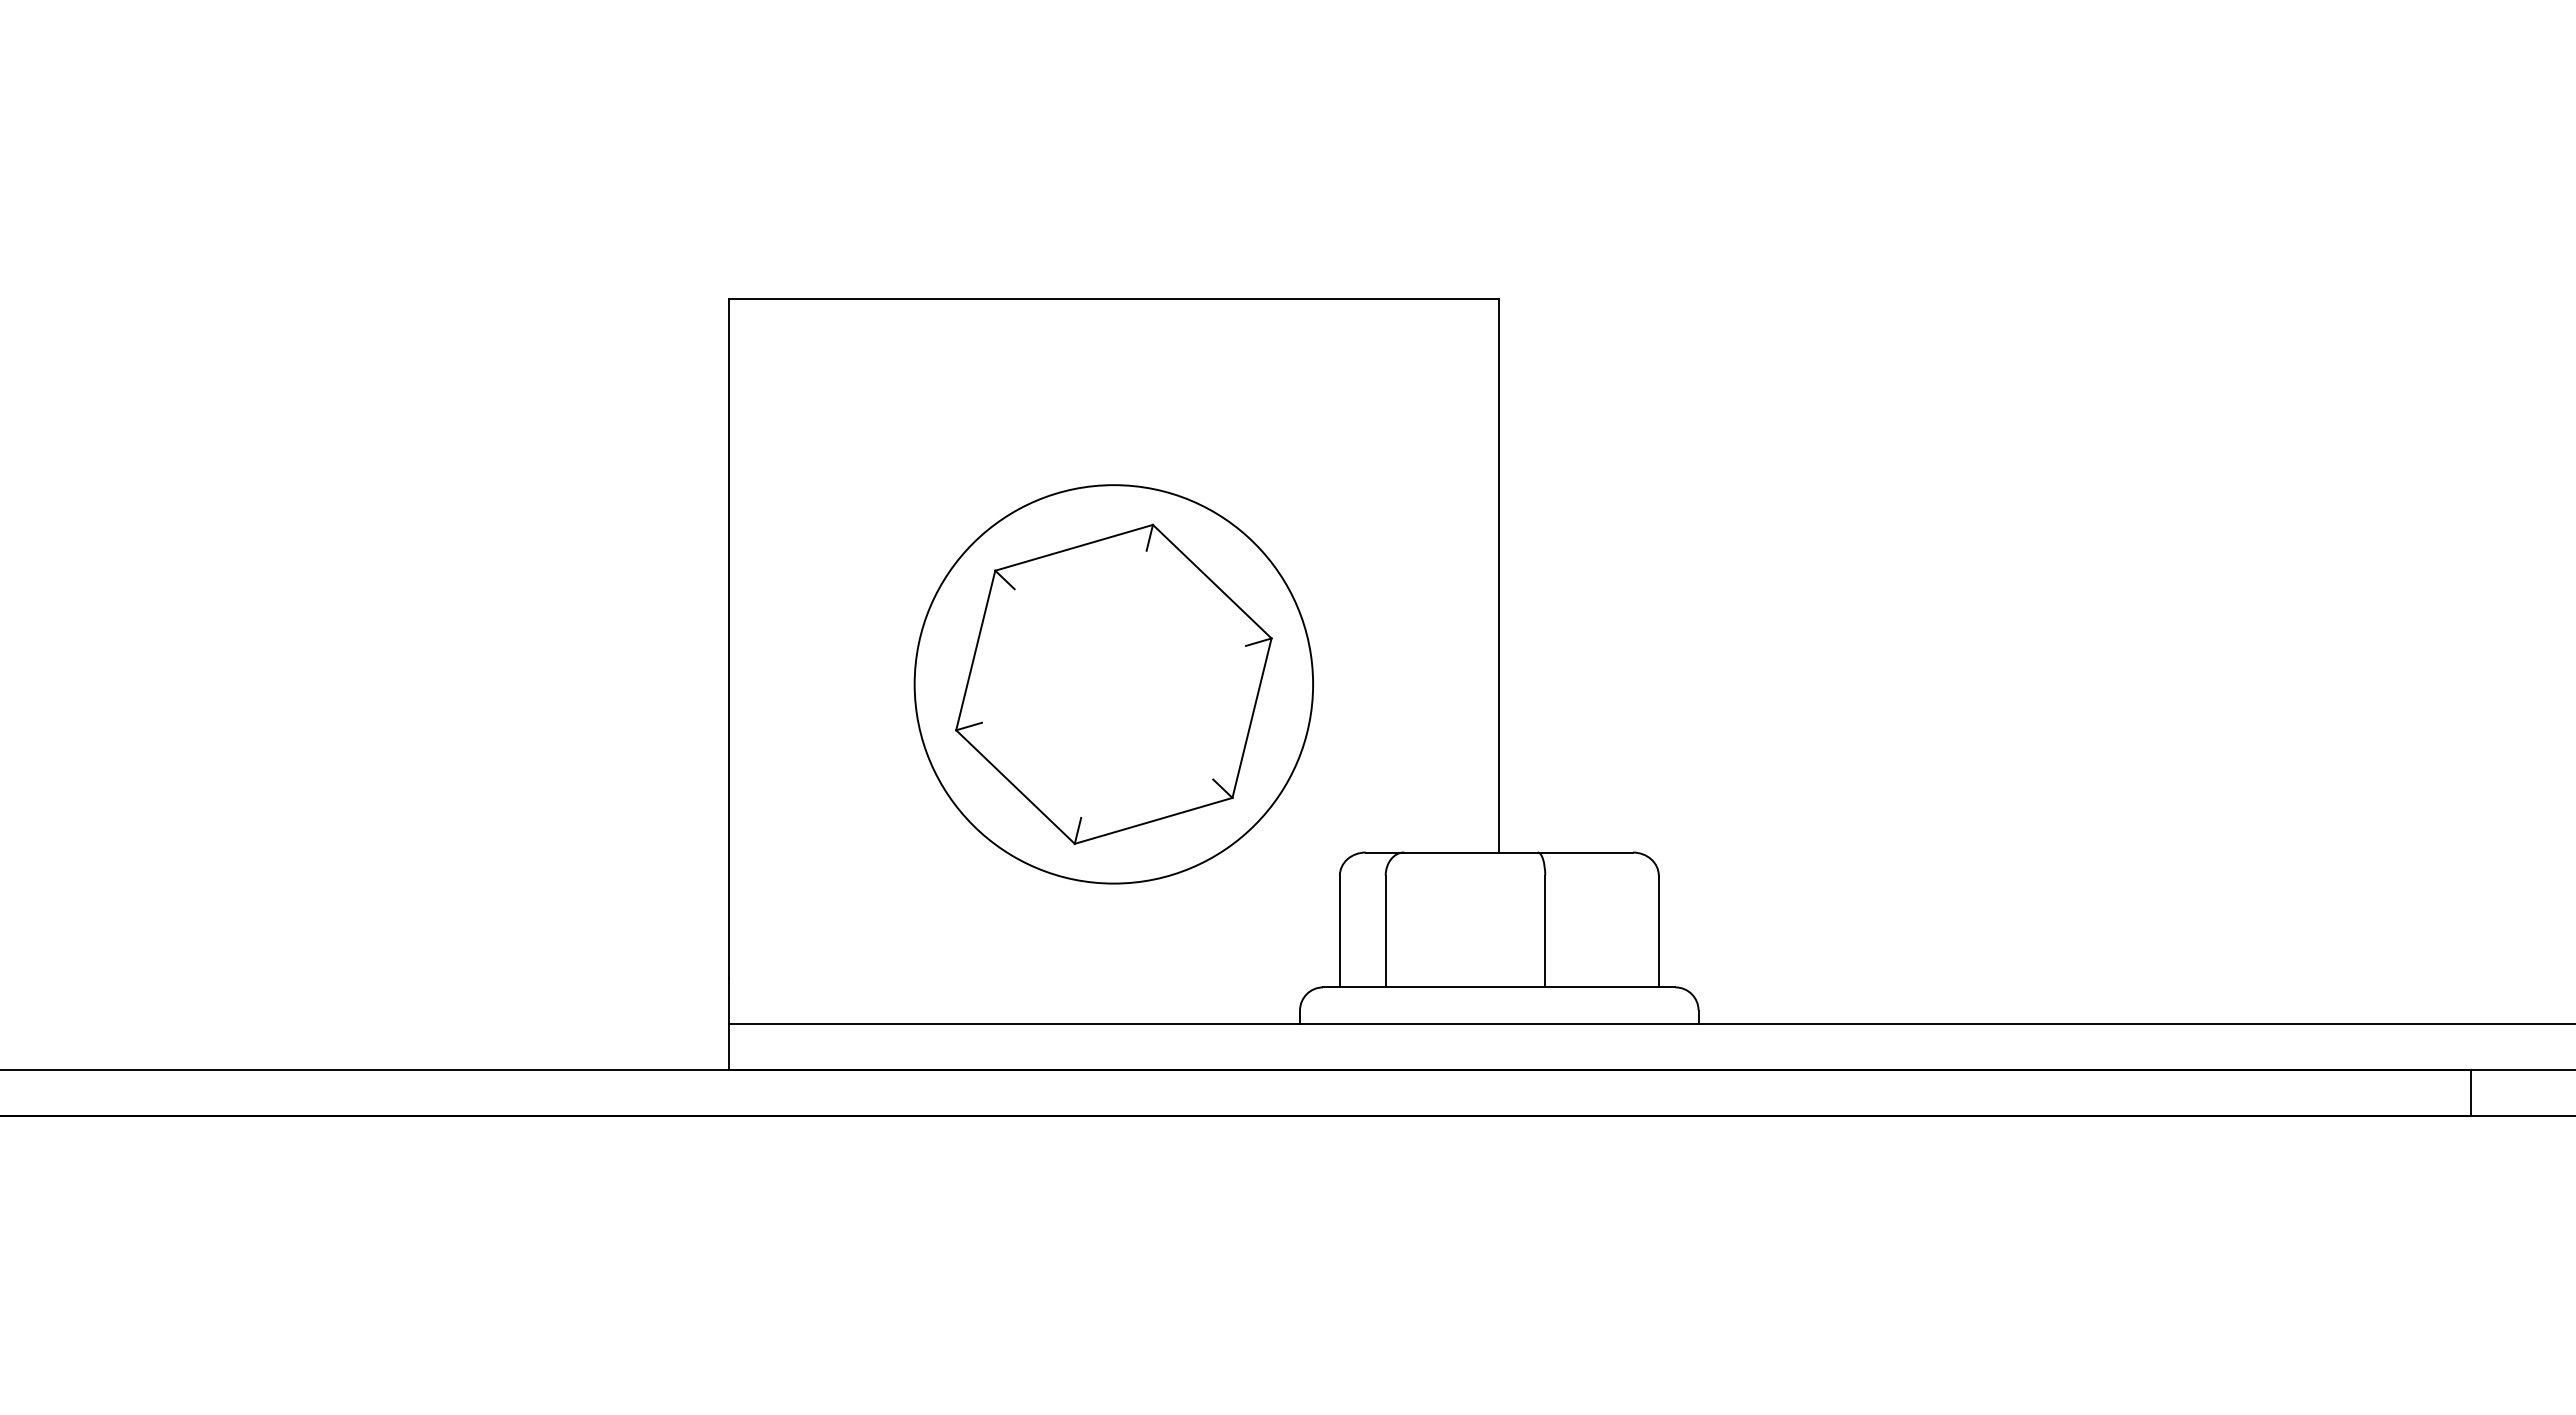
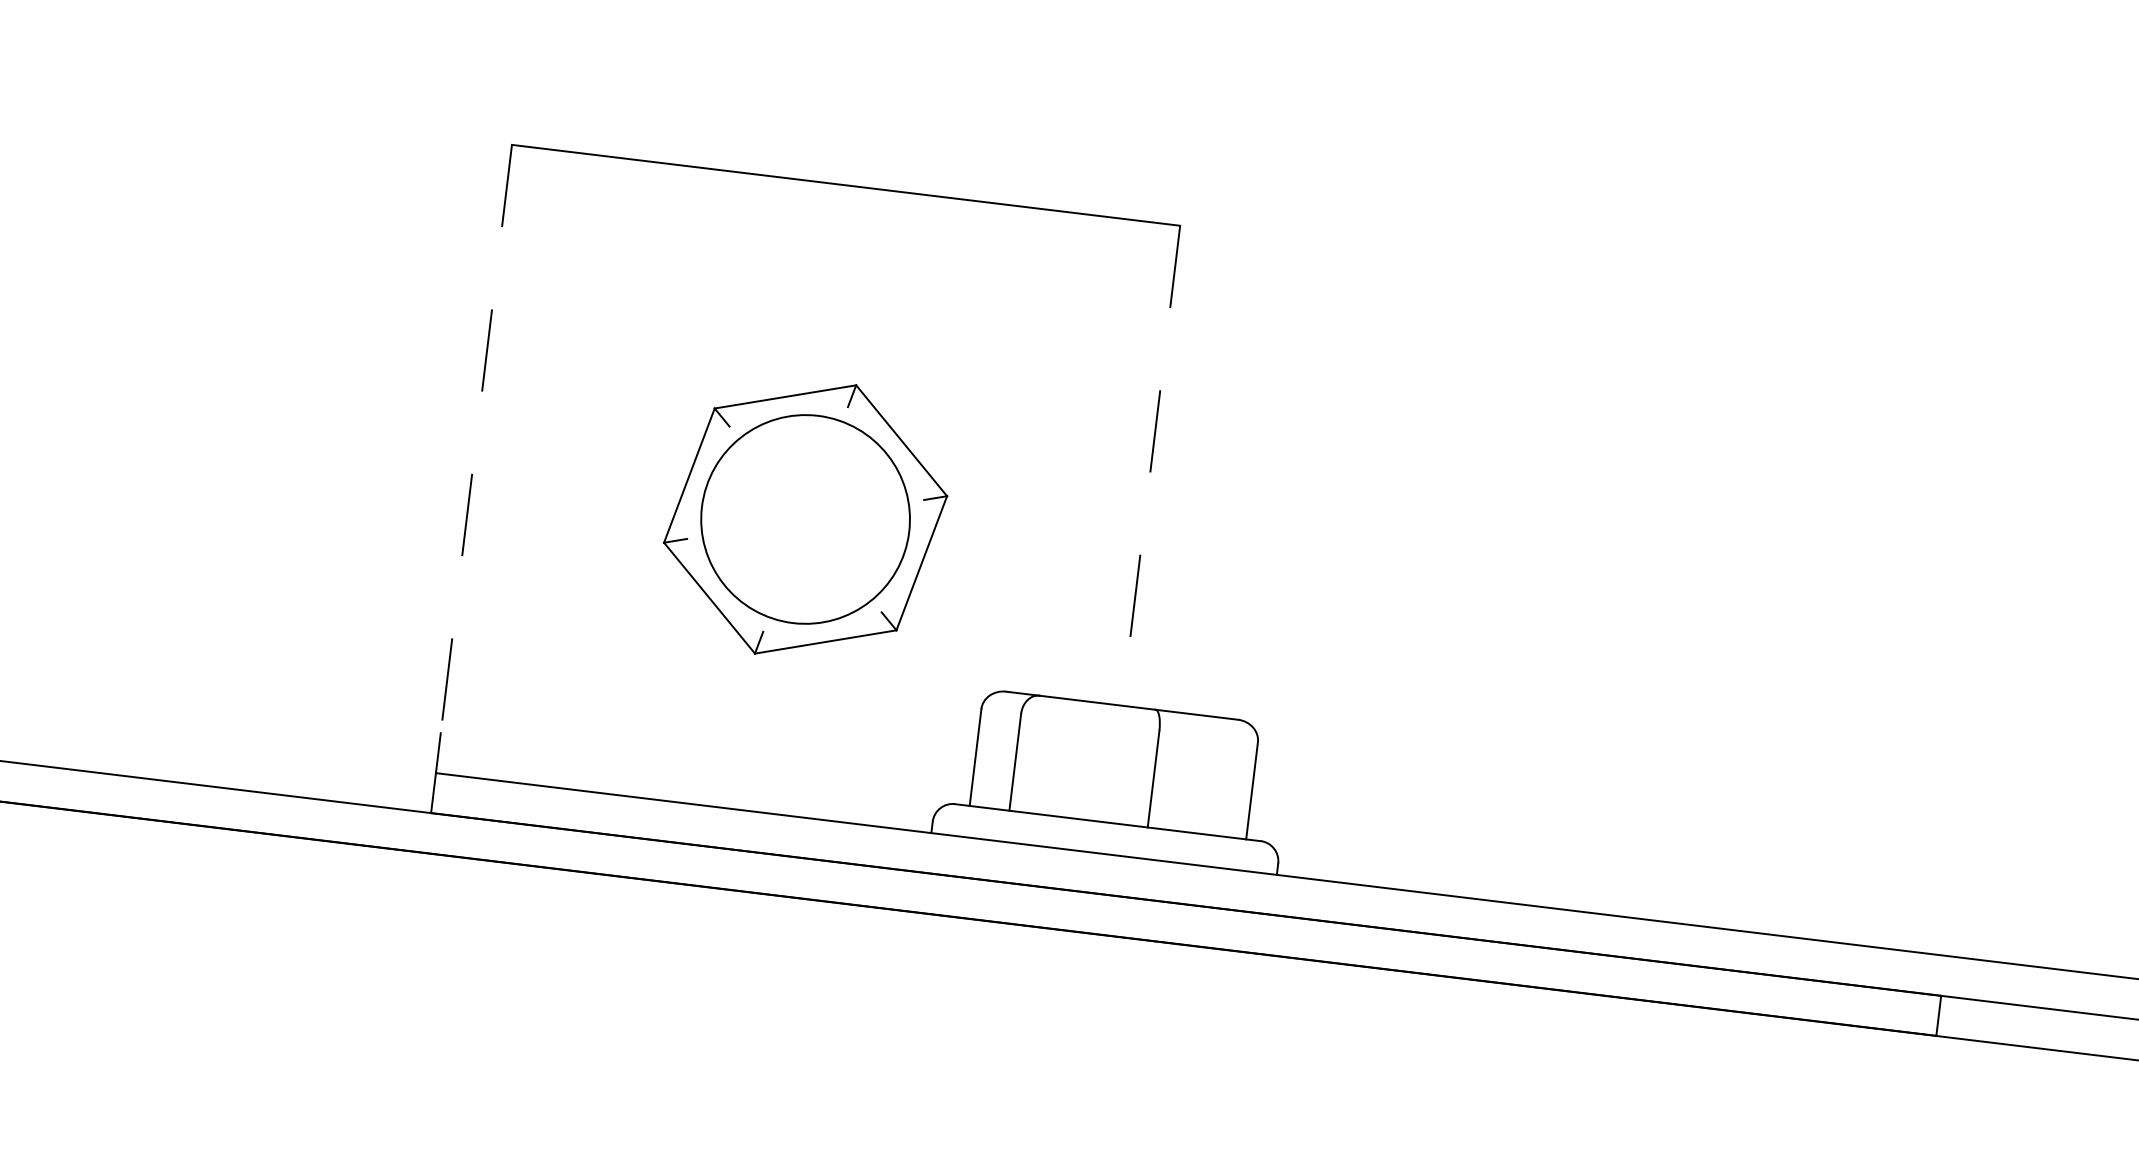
line: (1499, 575) -> (1151, 465), solid -> dashed
line: (728, 638) -> (476, 439), solid -> dashed
circle: (1113, 684) -> (805, 519), size x0.6

